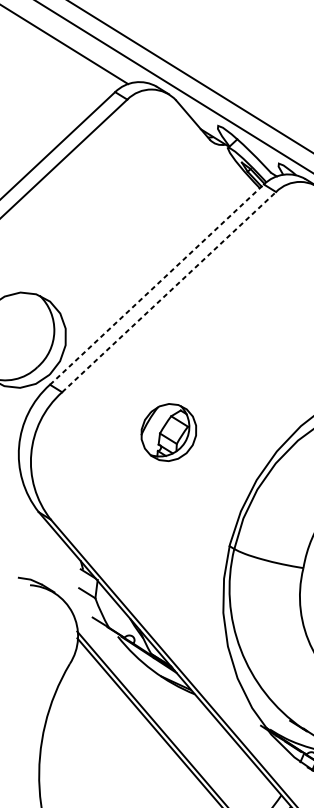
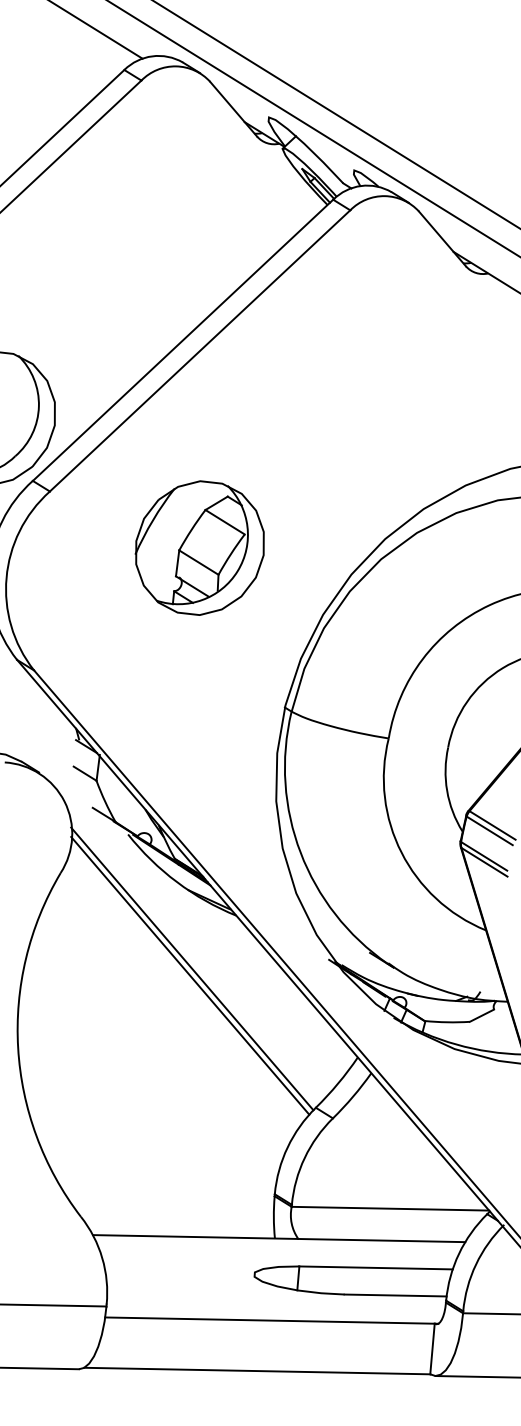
line: (157, 284) -> (183, 340), dashed -> solid
line: (169, 291) -> (200, 350), dashed -> solid
part: (168, 432) -> (199, 547), size x1.67

